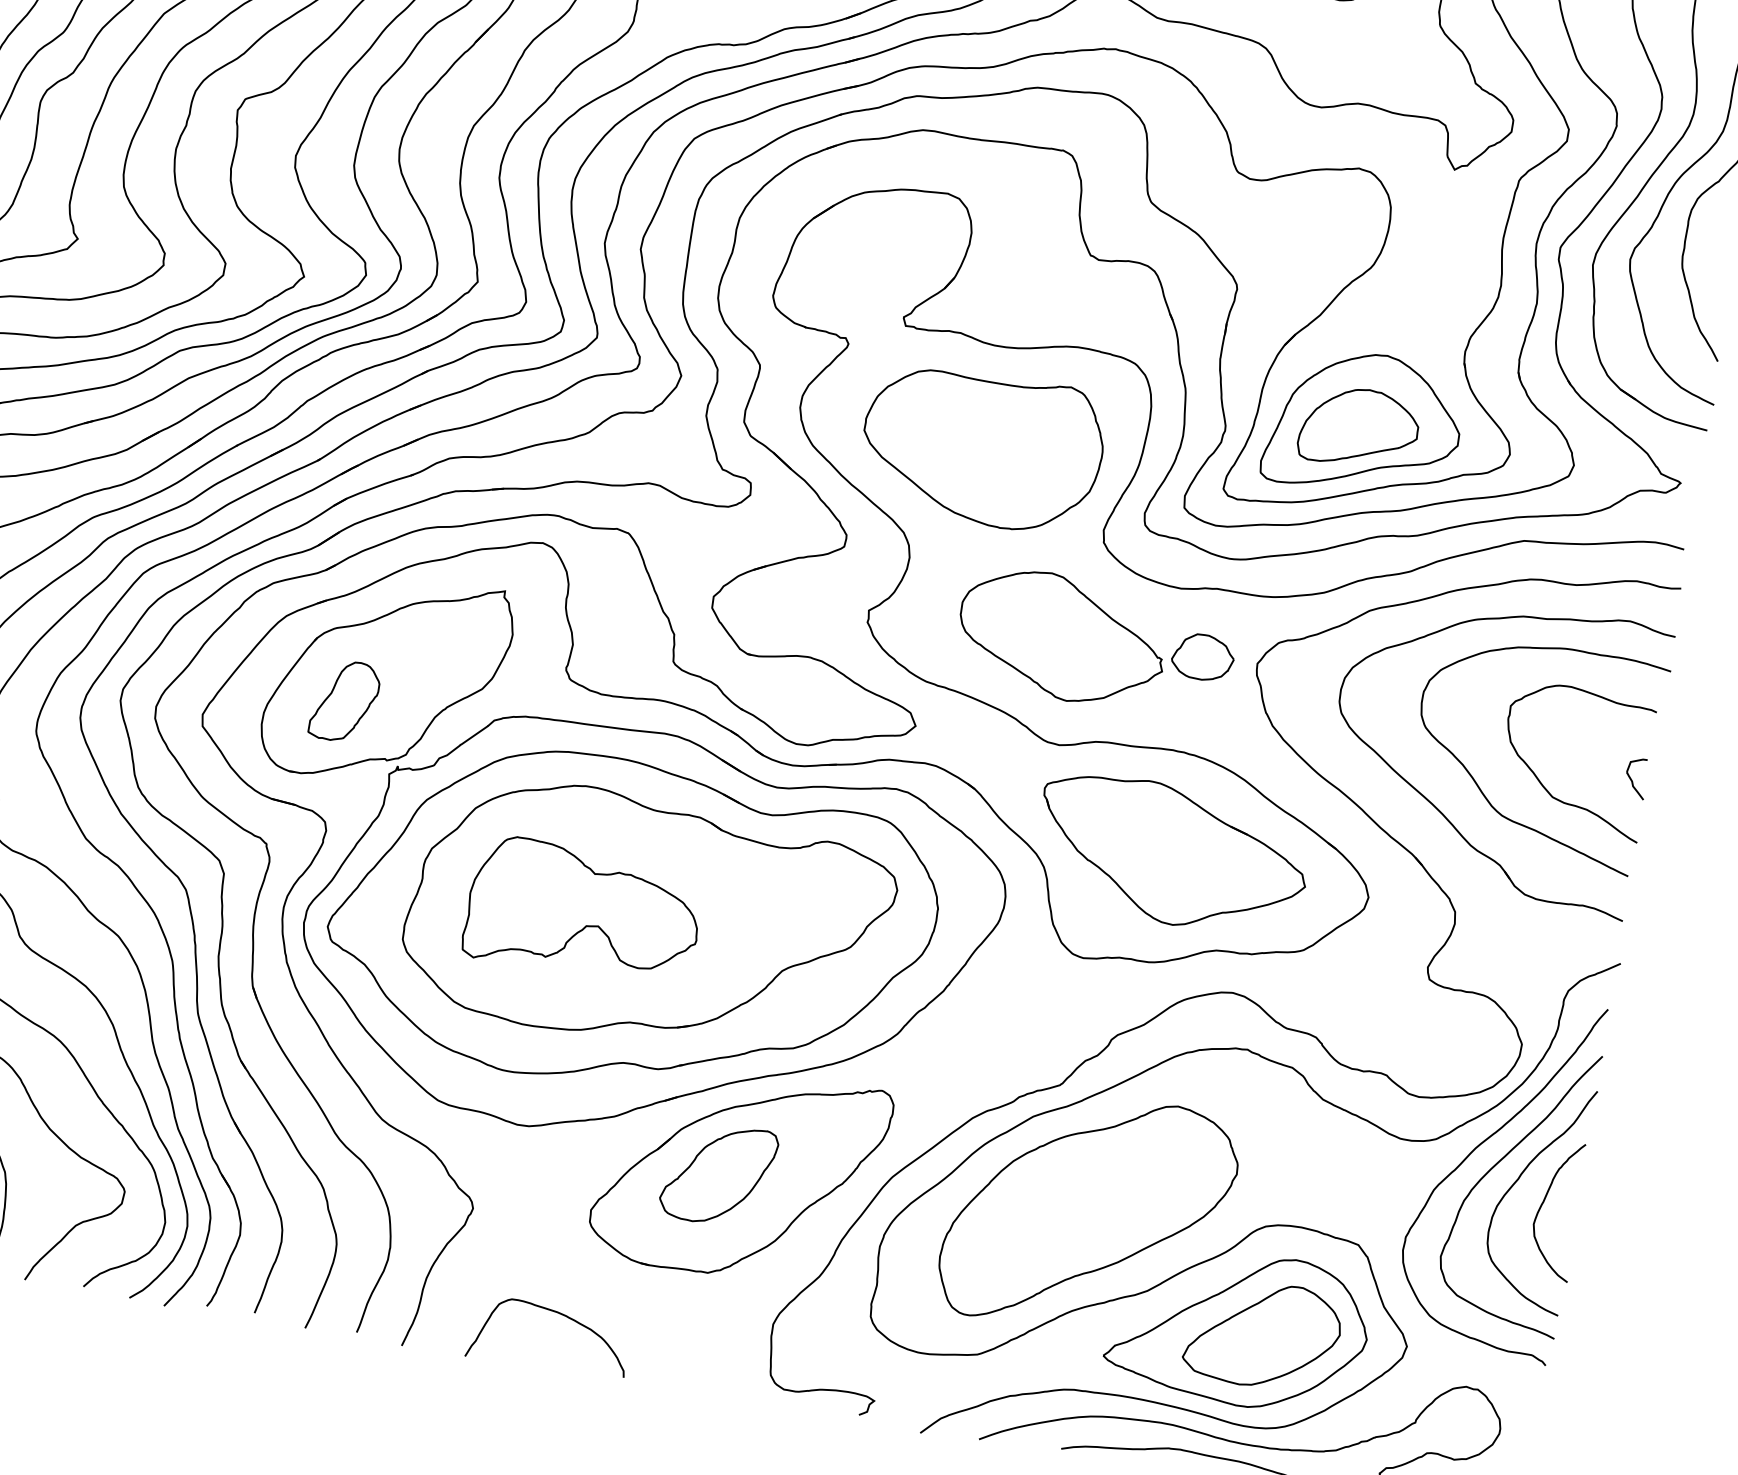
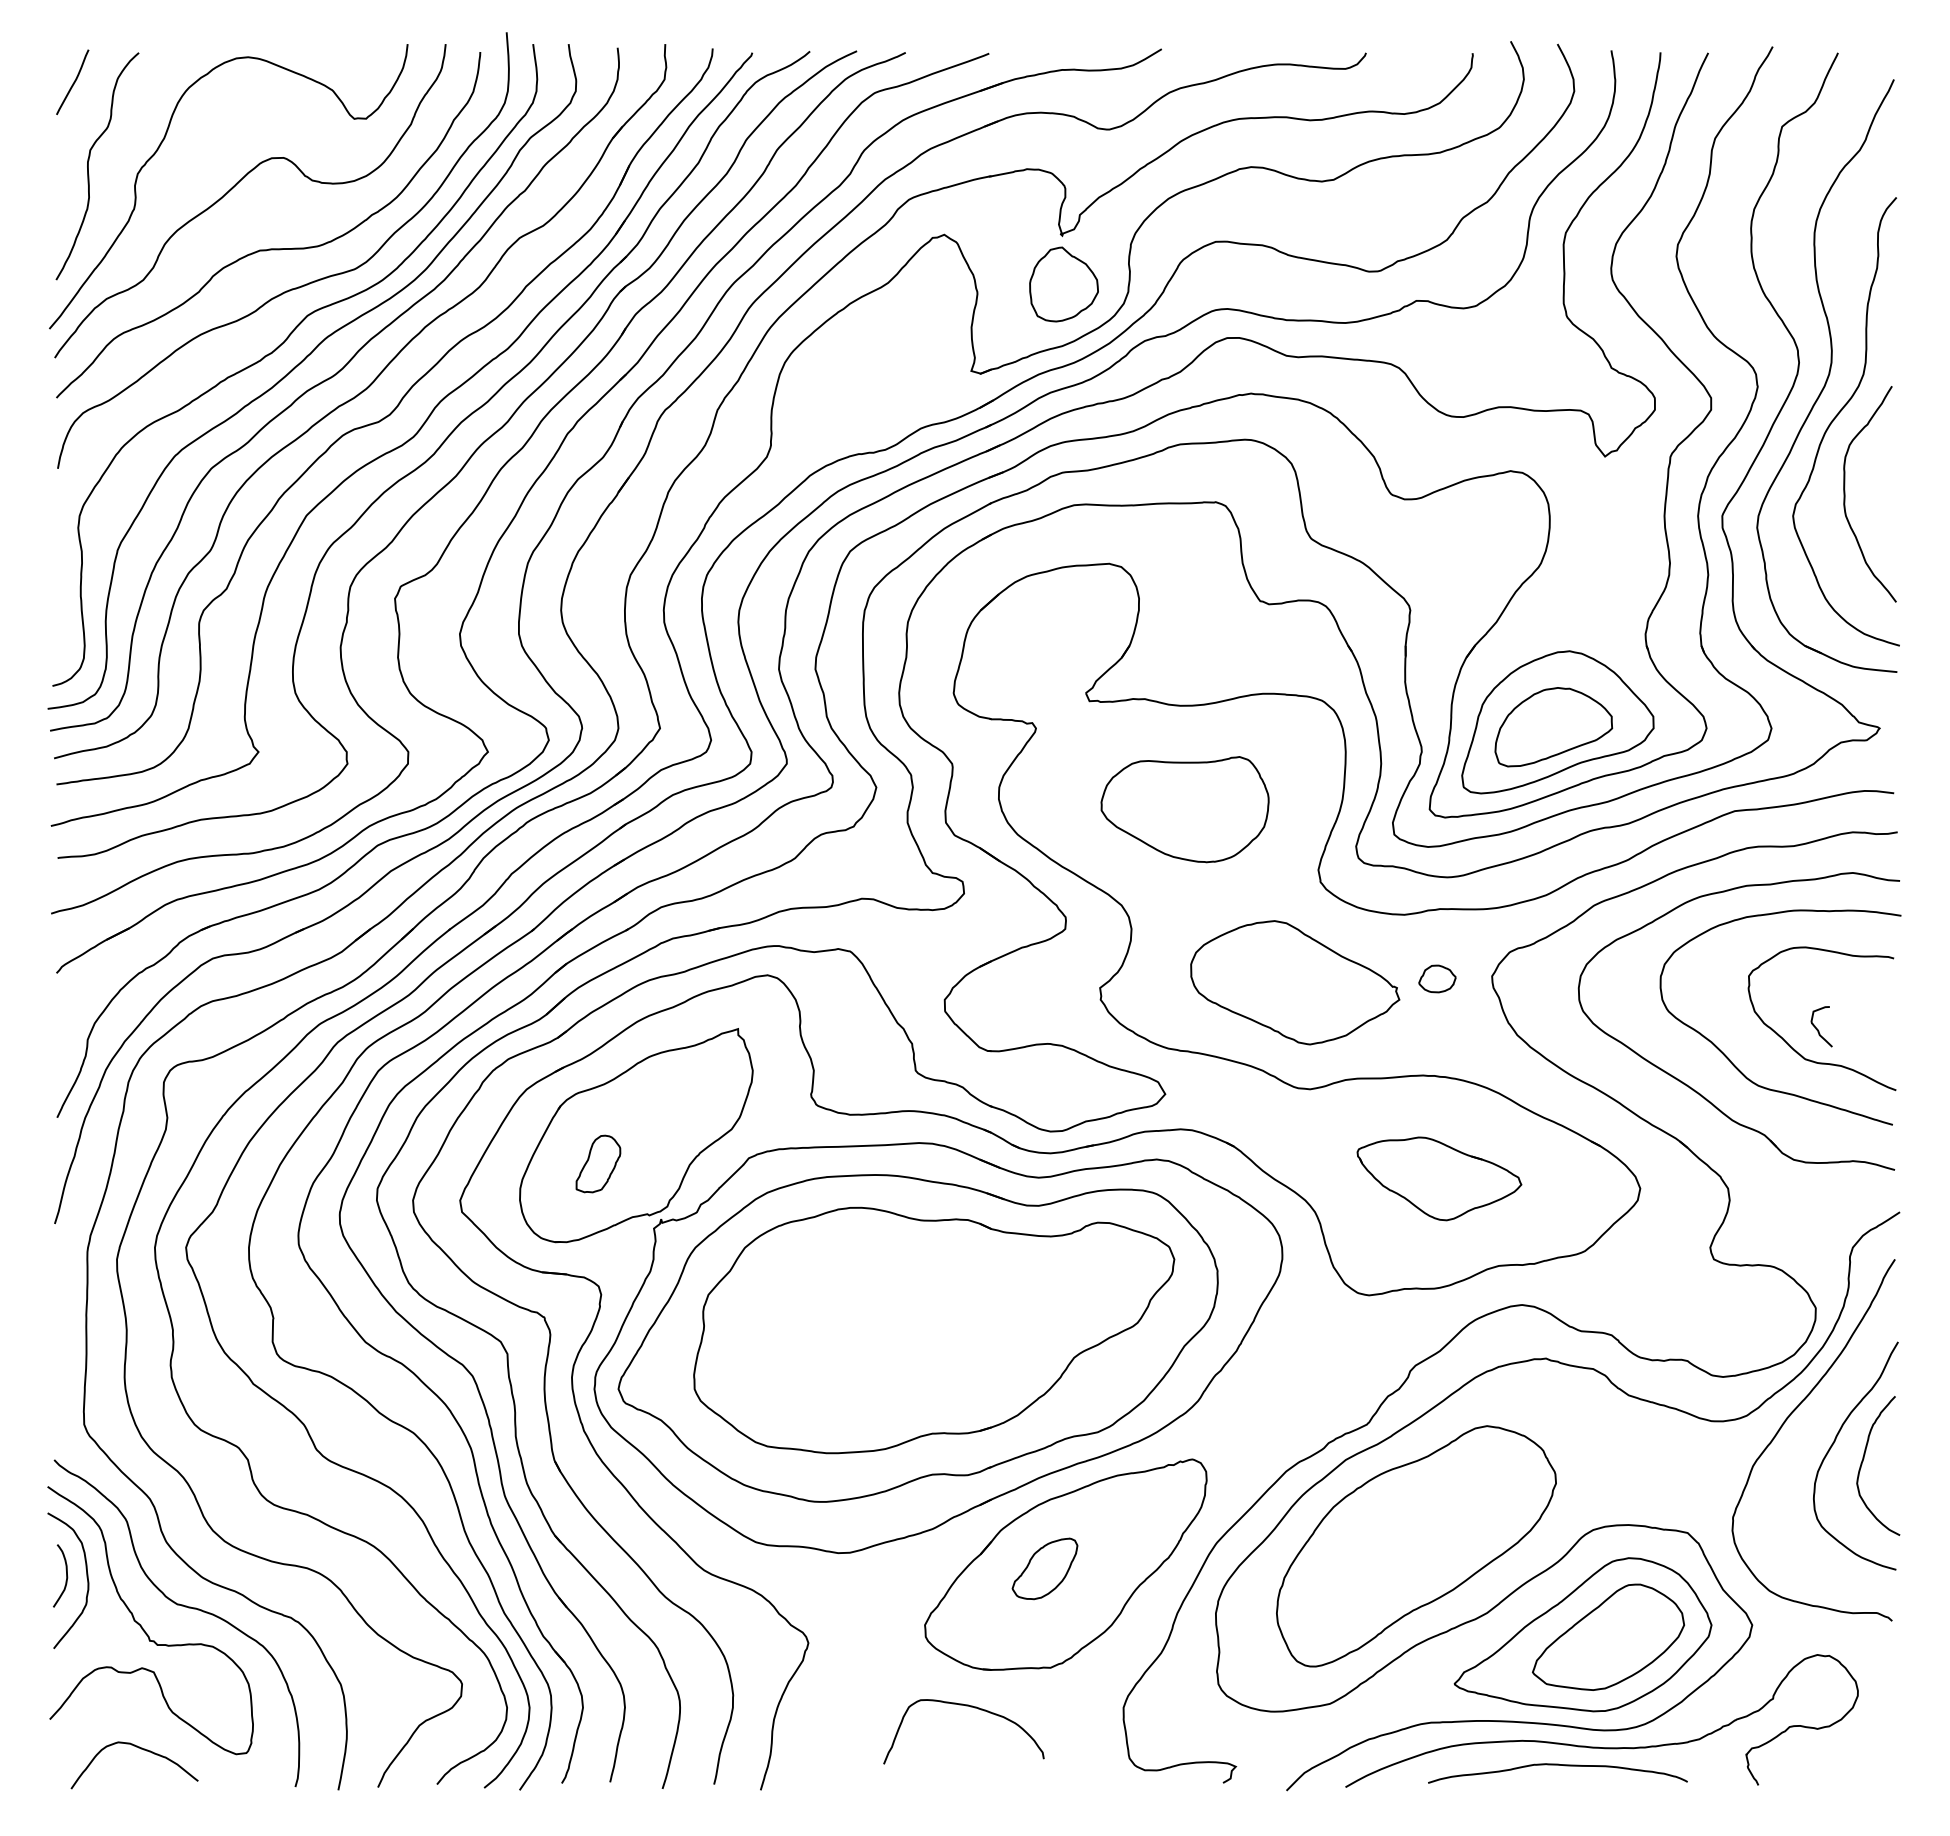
part: (981, 448) -> (1184, 809), size x0.7
part: (1203, 656) -> (1437, 978), size x0.6
part: (345, 700) -> (598, 1163), size x0.7
curve: (1632, 780) -> (1818, 1029), moved
part: (1172, 854) -> (1439, 1178), size x0.6
part: (583, 912) -> (868, 1332), removed
curve: (1496, 1166) -> (1810, 1432), removed
part: (718, 1173) -> (1044, 1568), size x0.6
curve: (559, 1314) -> (970, 1707), moved

